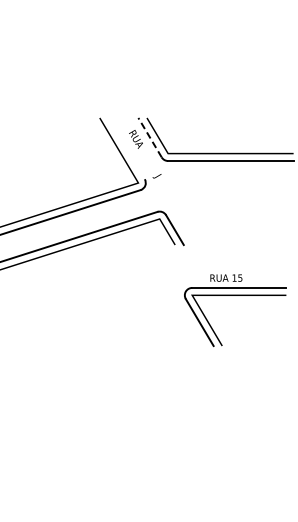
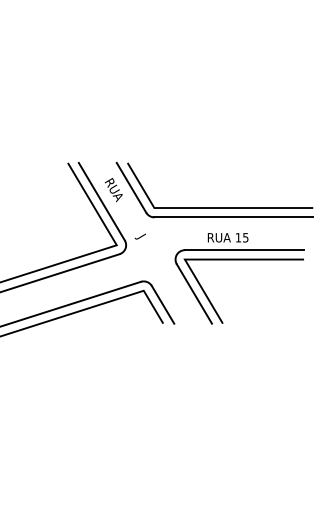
line: (150, 137) -> (132, 187), dashed -> solid
line: (126, 148) -> (101, 201), added
part: (235, 295) -> (239, 259), moved

